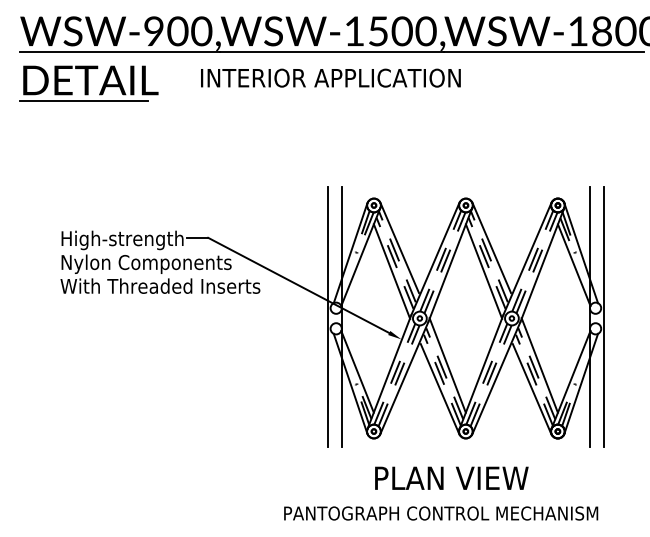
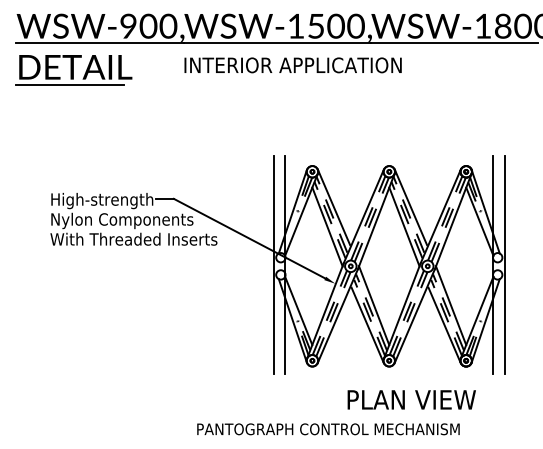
text: (330, 77) -> (292, 64), moved
text: (451, 477) -> (411, 399), moved
text: (441, 513) -> (328, 429), moved

